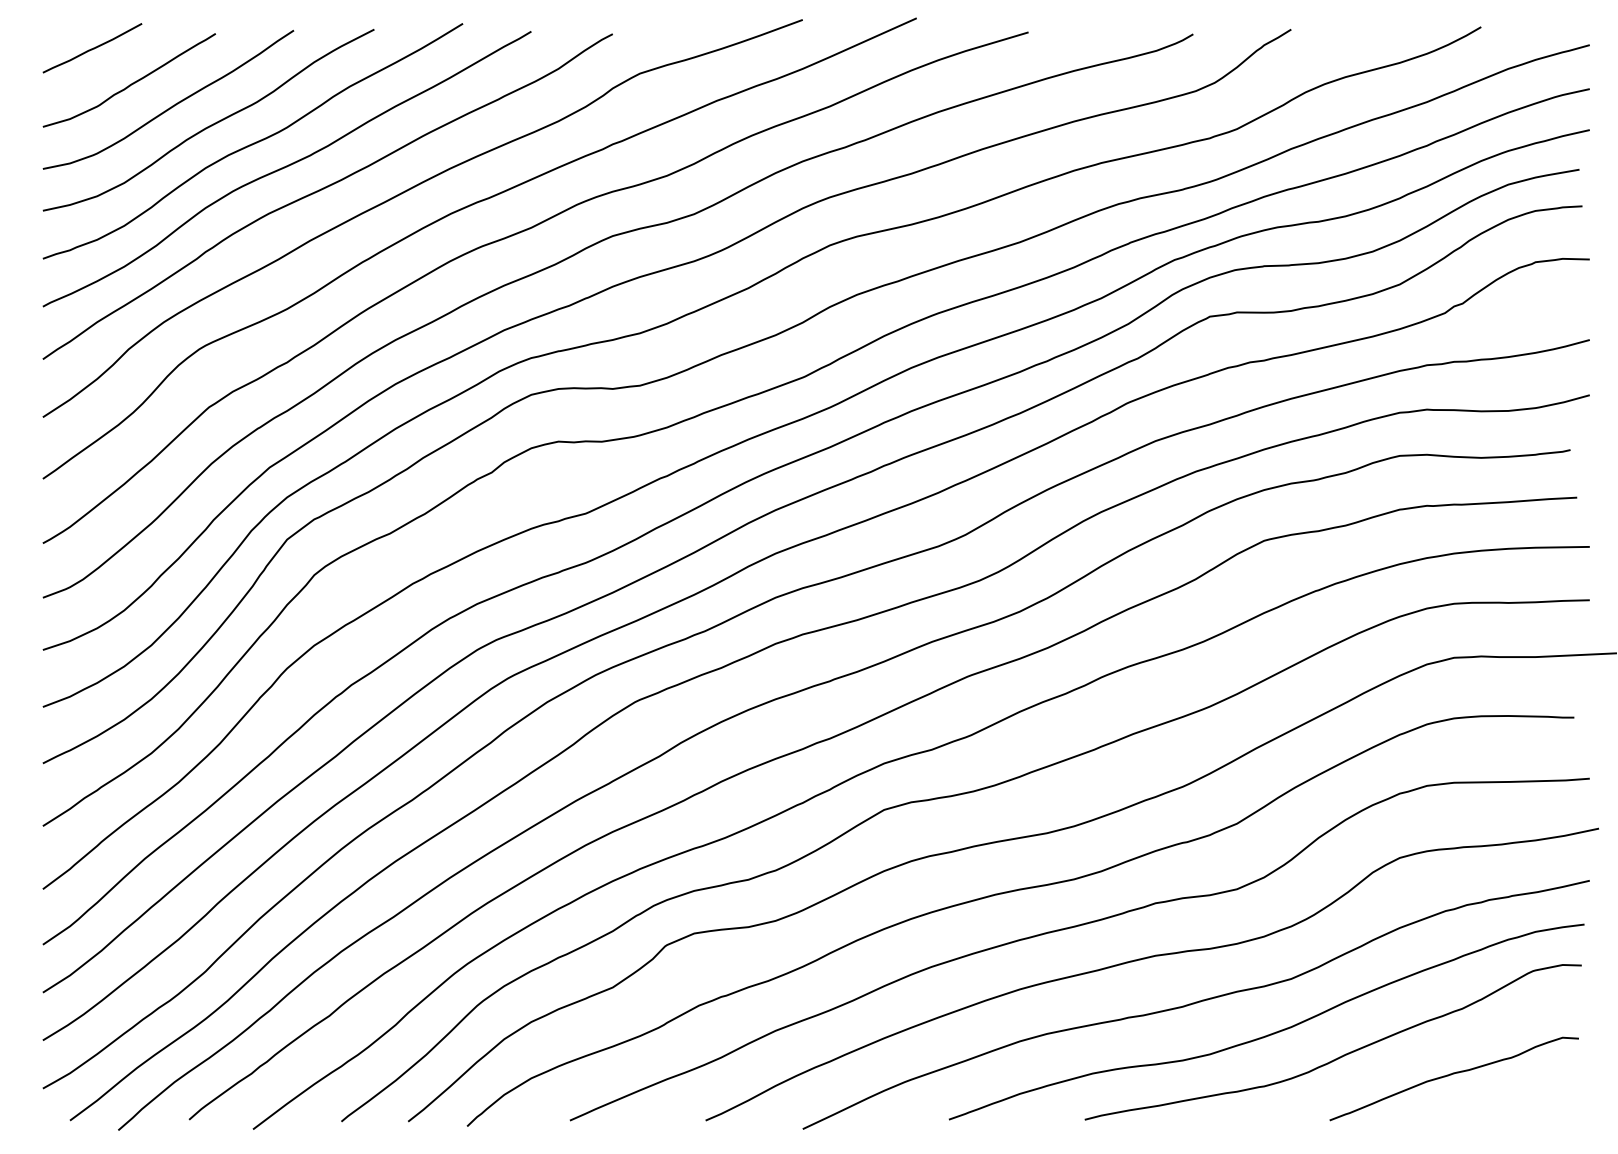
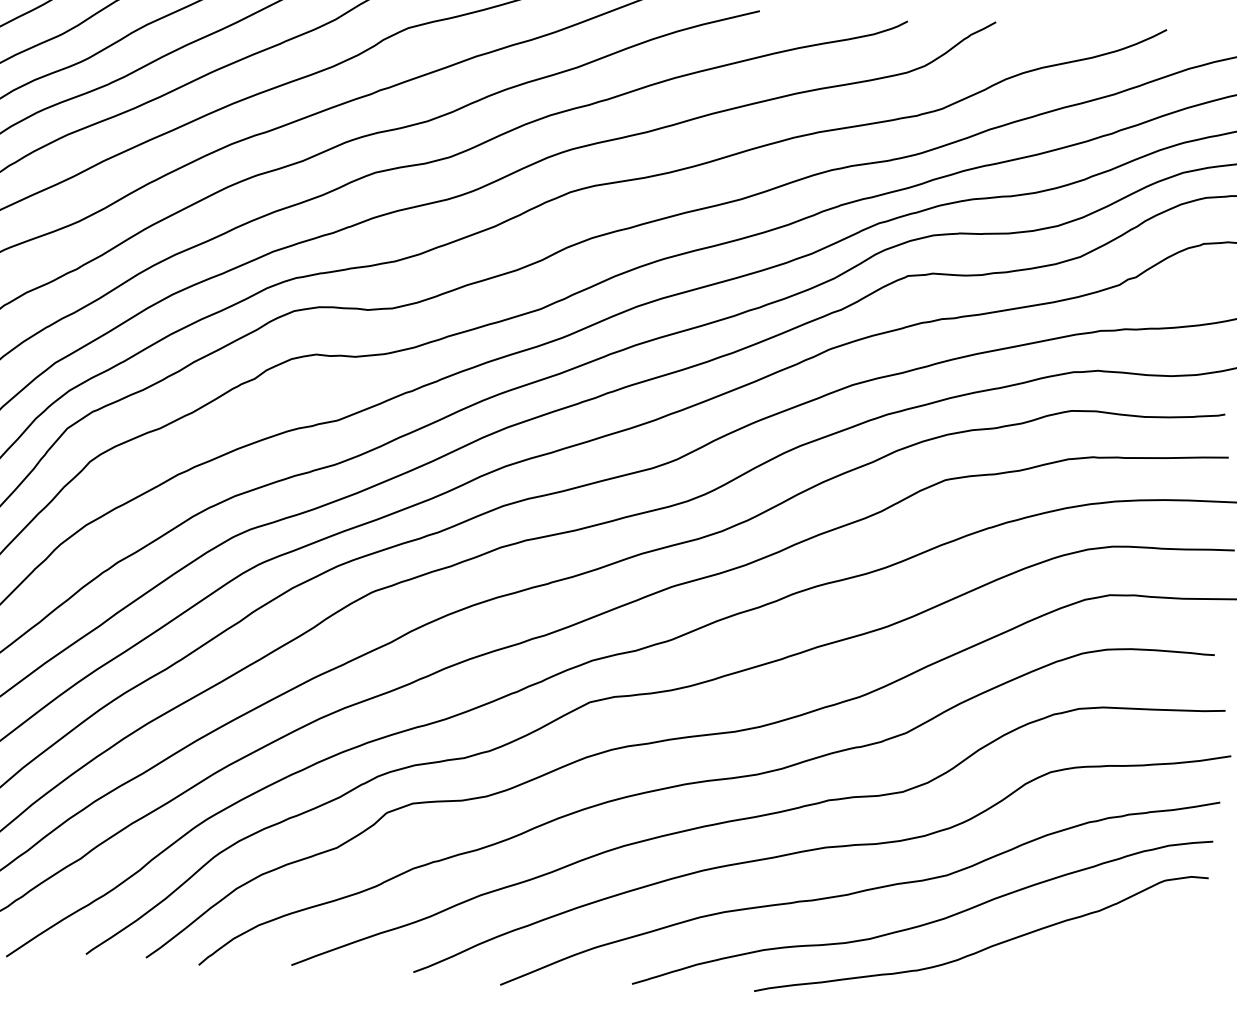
curve: (1451, 1075) -> (1085, 970), removed

